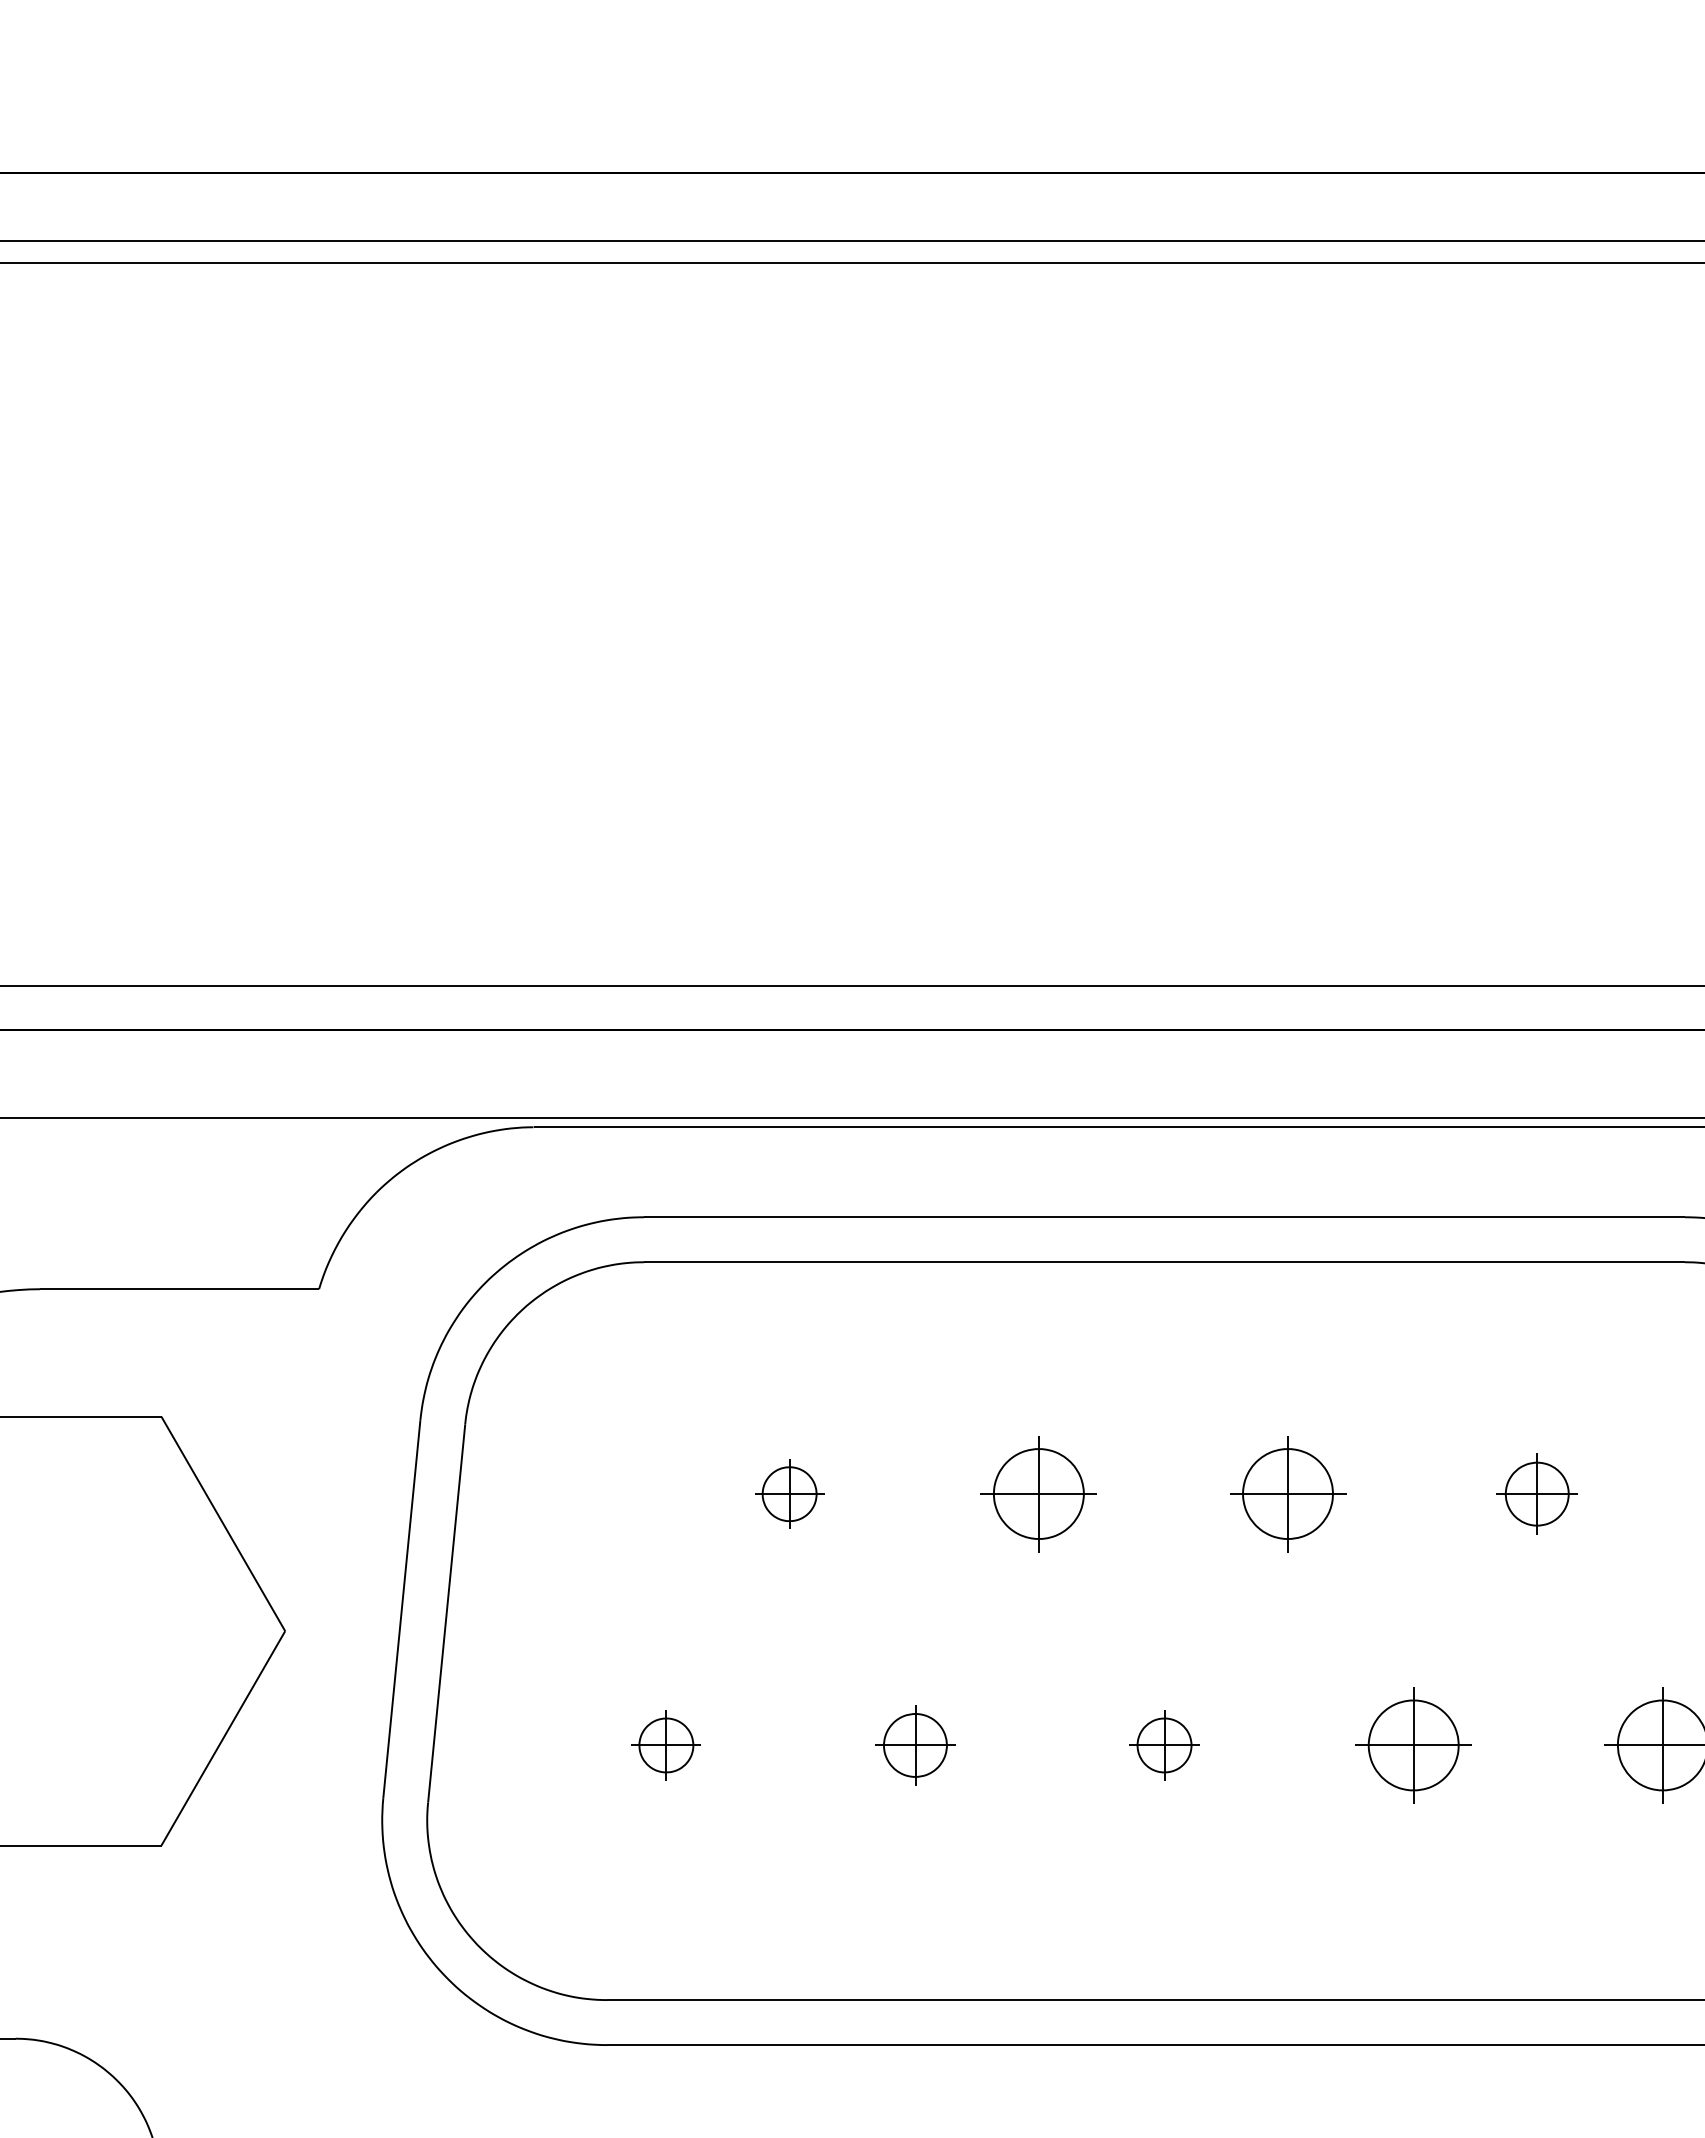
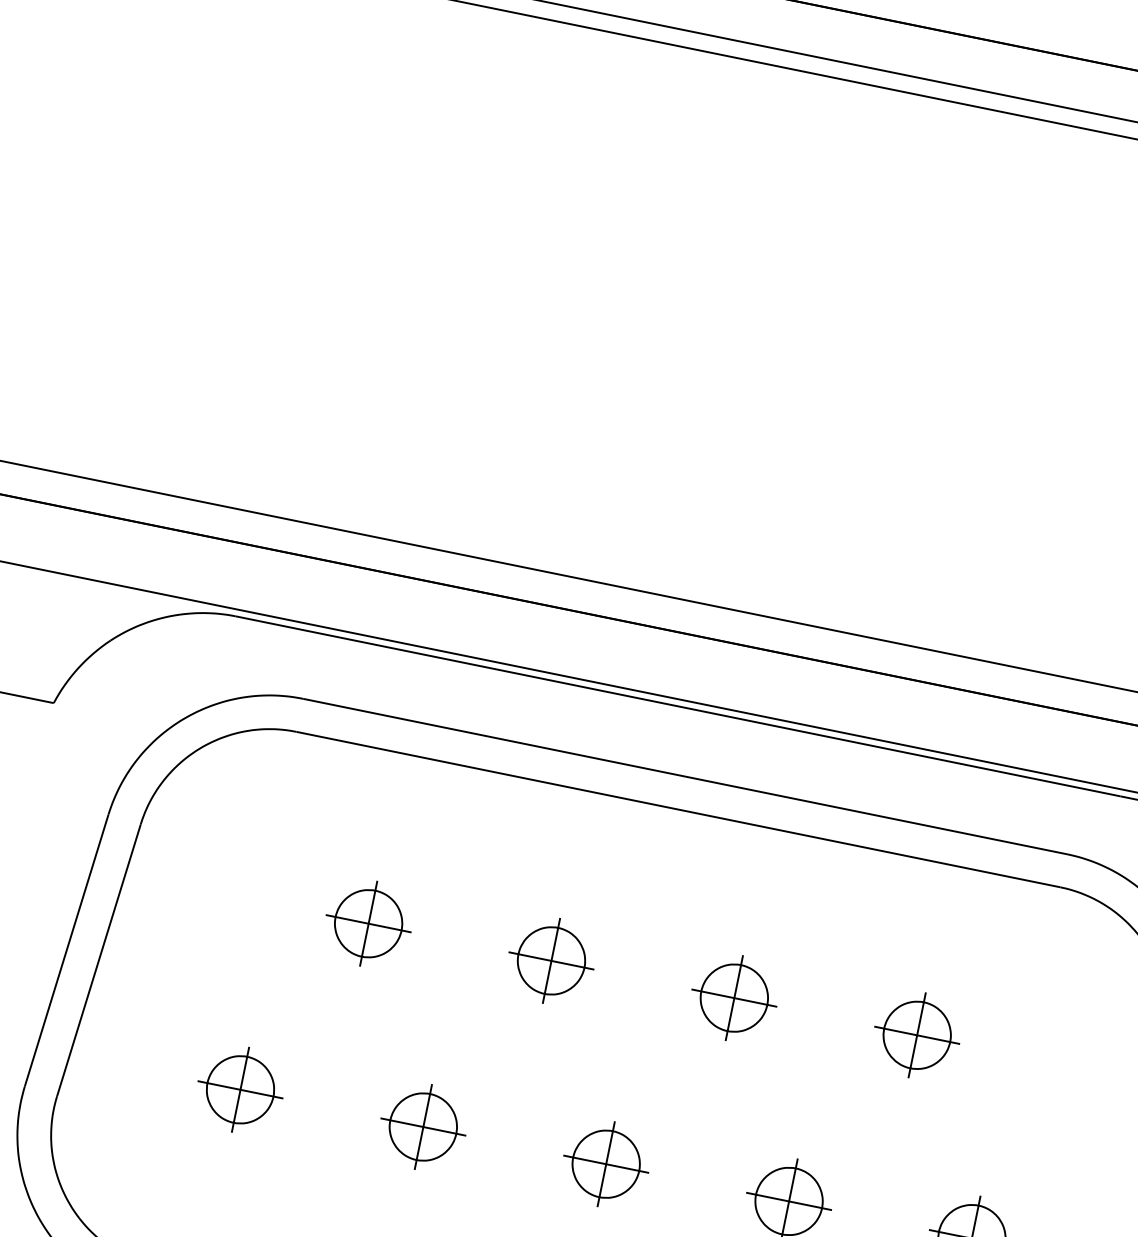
part: (789, 1494) -> (368, 924), size x1.67
part: (1537, 1494) -> (917, 1035), size x1.43
part: (666, 1745) -> (240, 1089), size x1.67
part: (915, 1745) -> (423, 1127), size x1.43
part: (1164, 1745) -> (606, 1164), size x1.67

